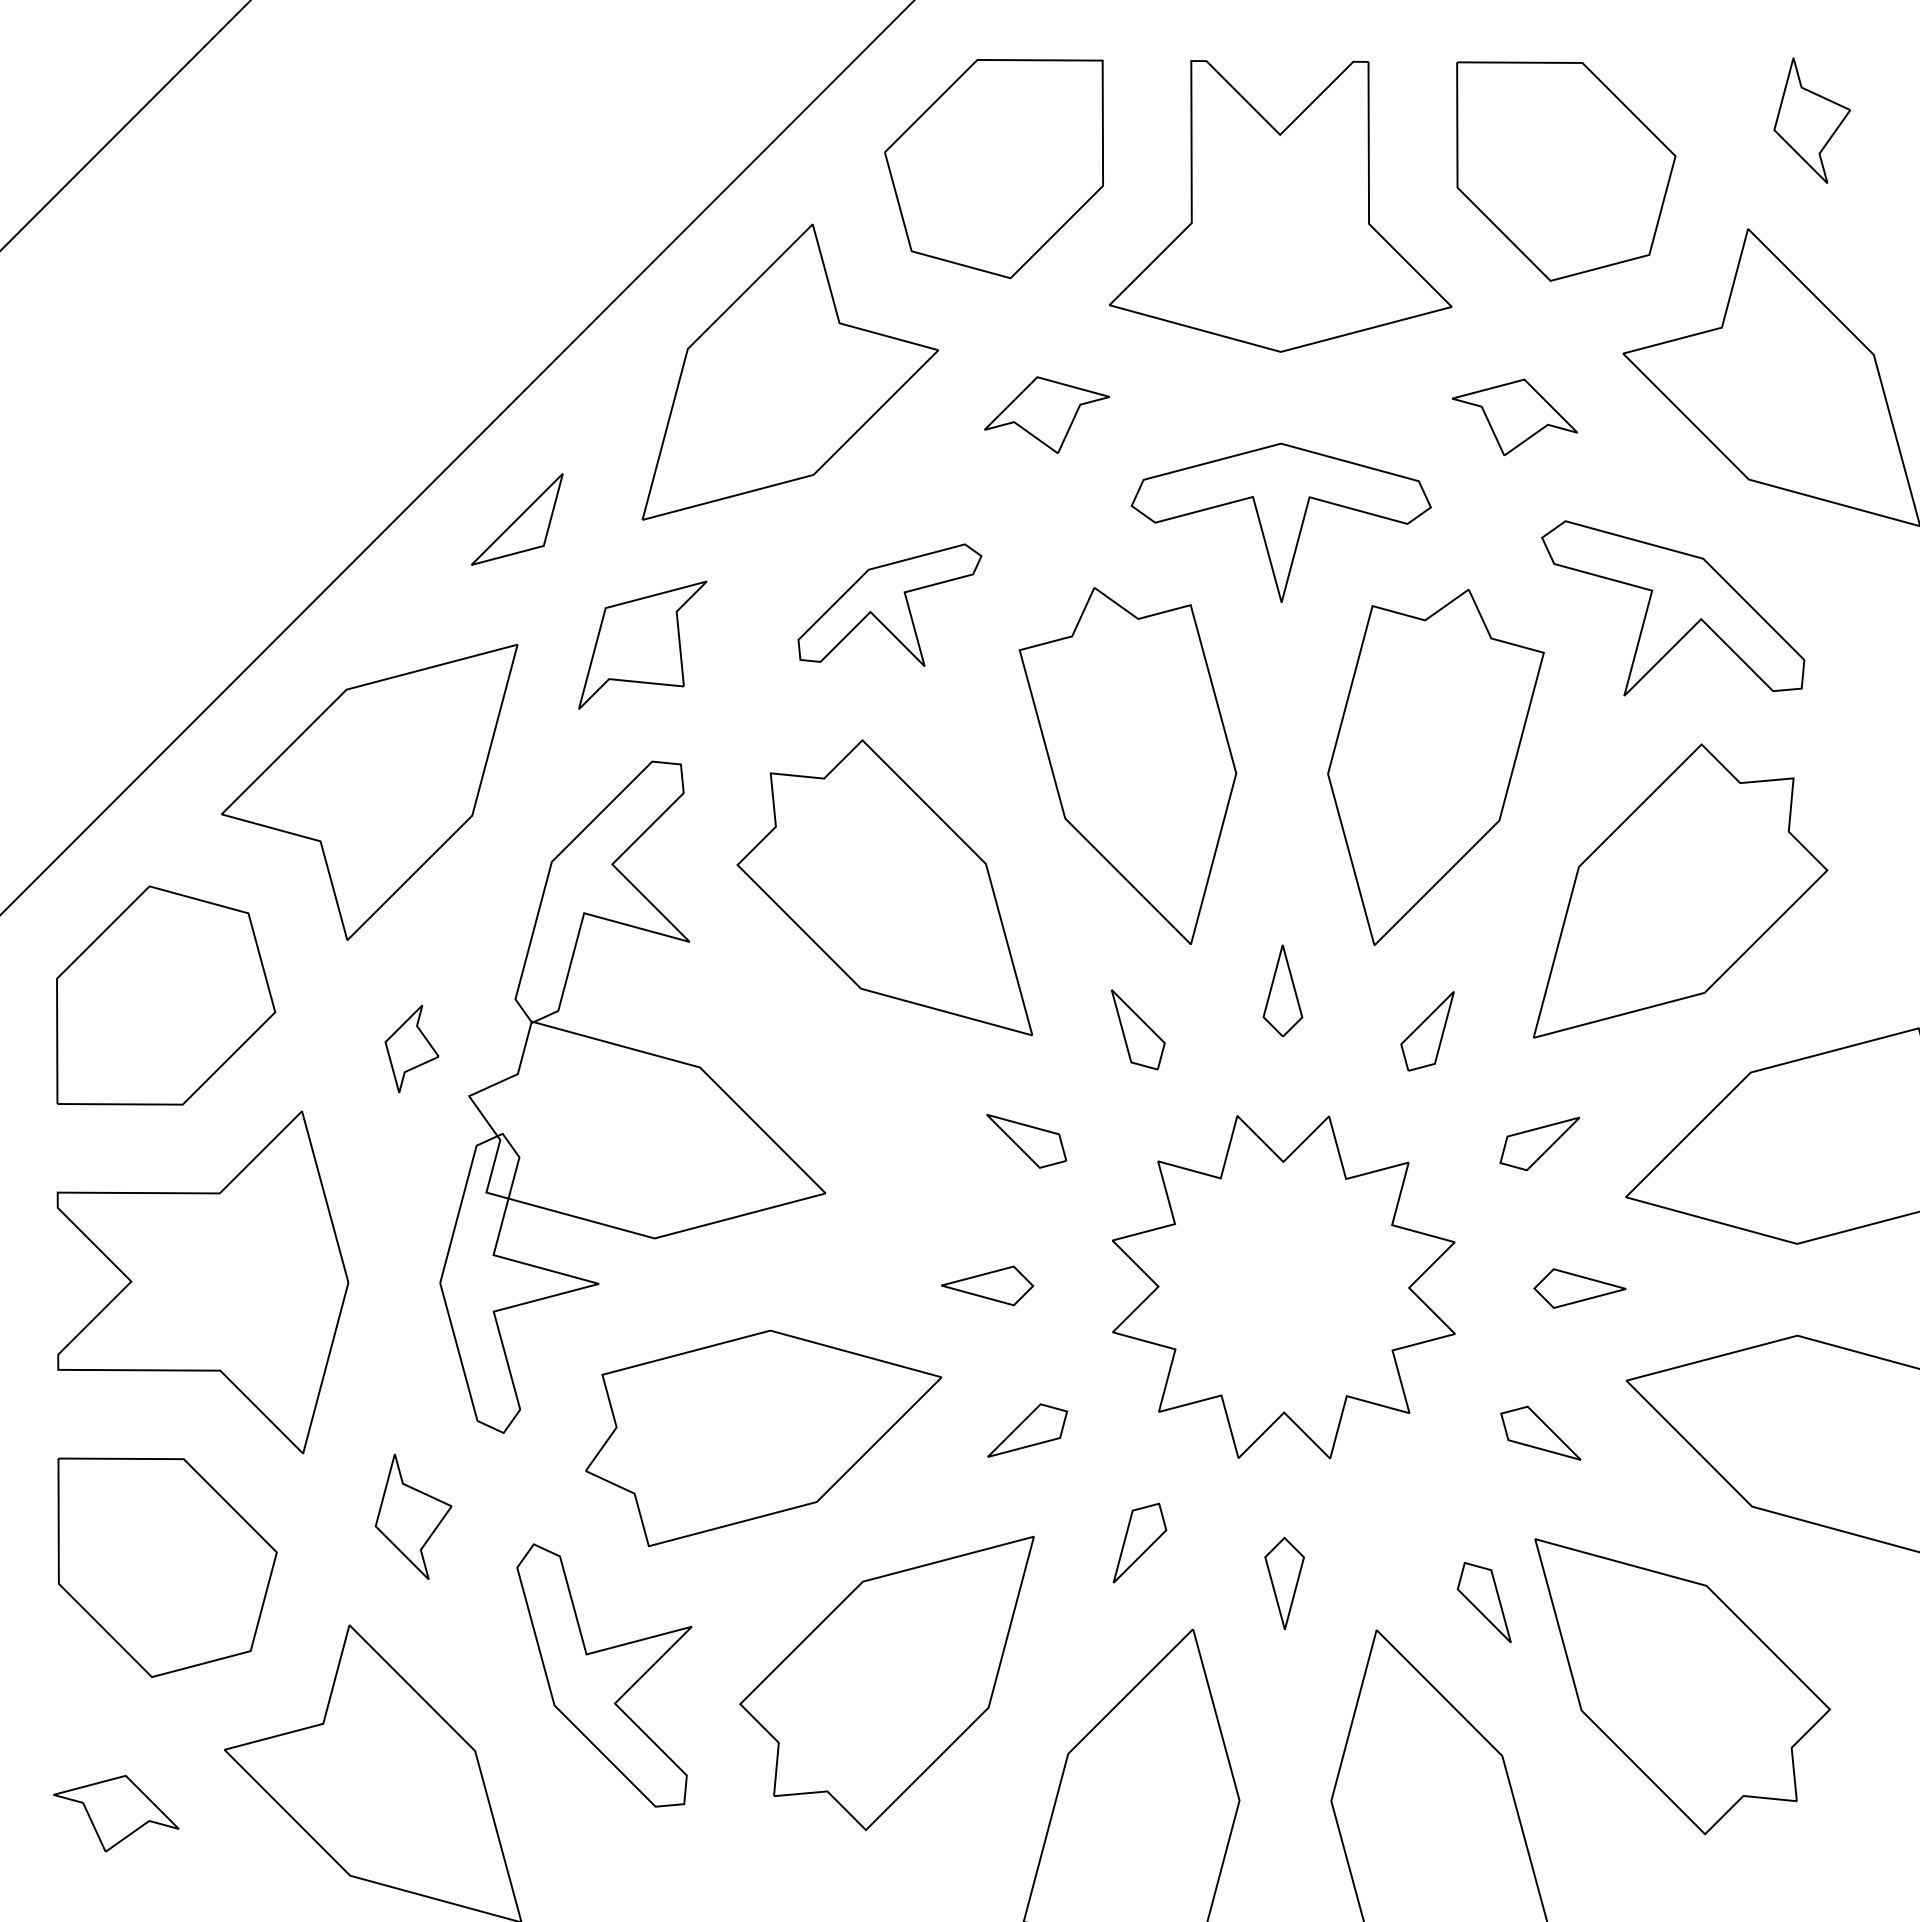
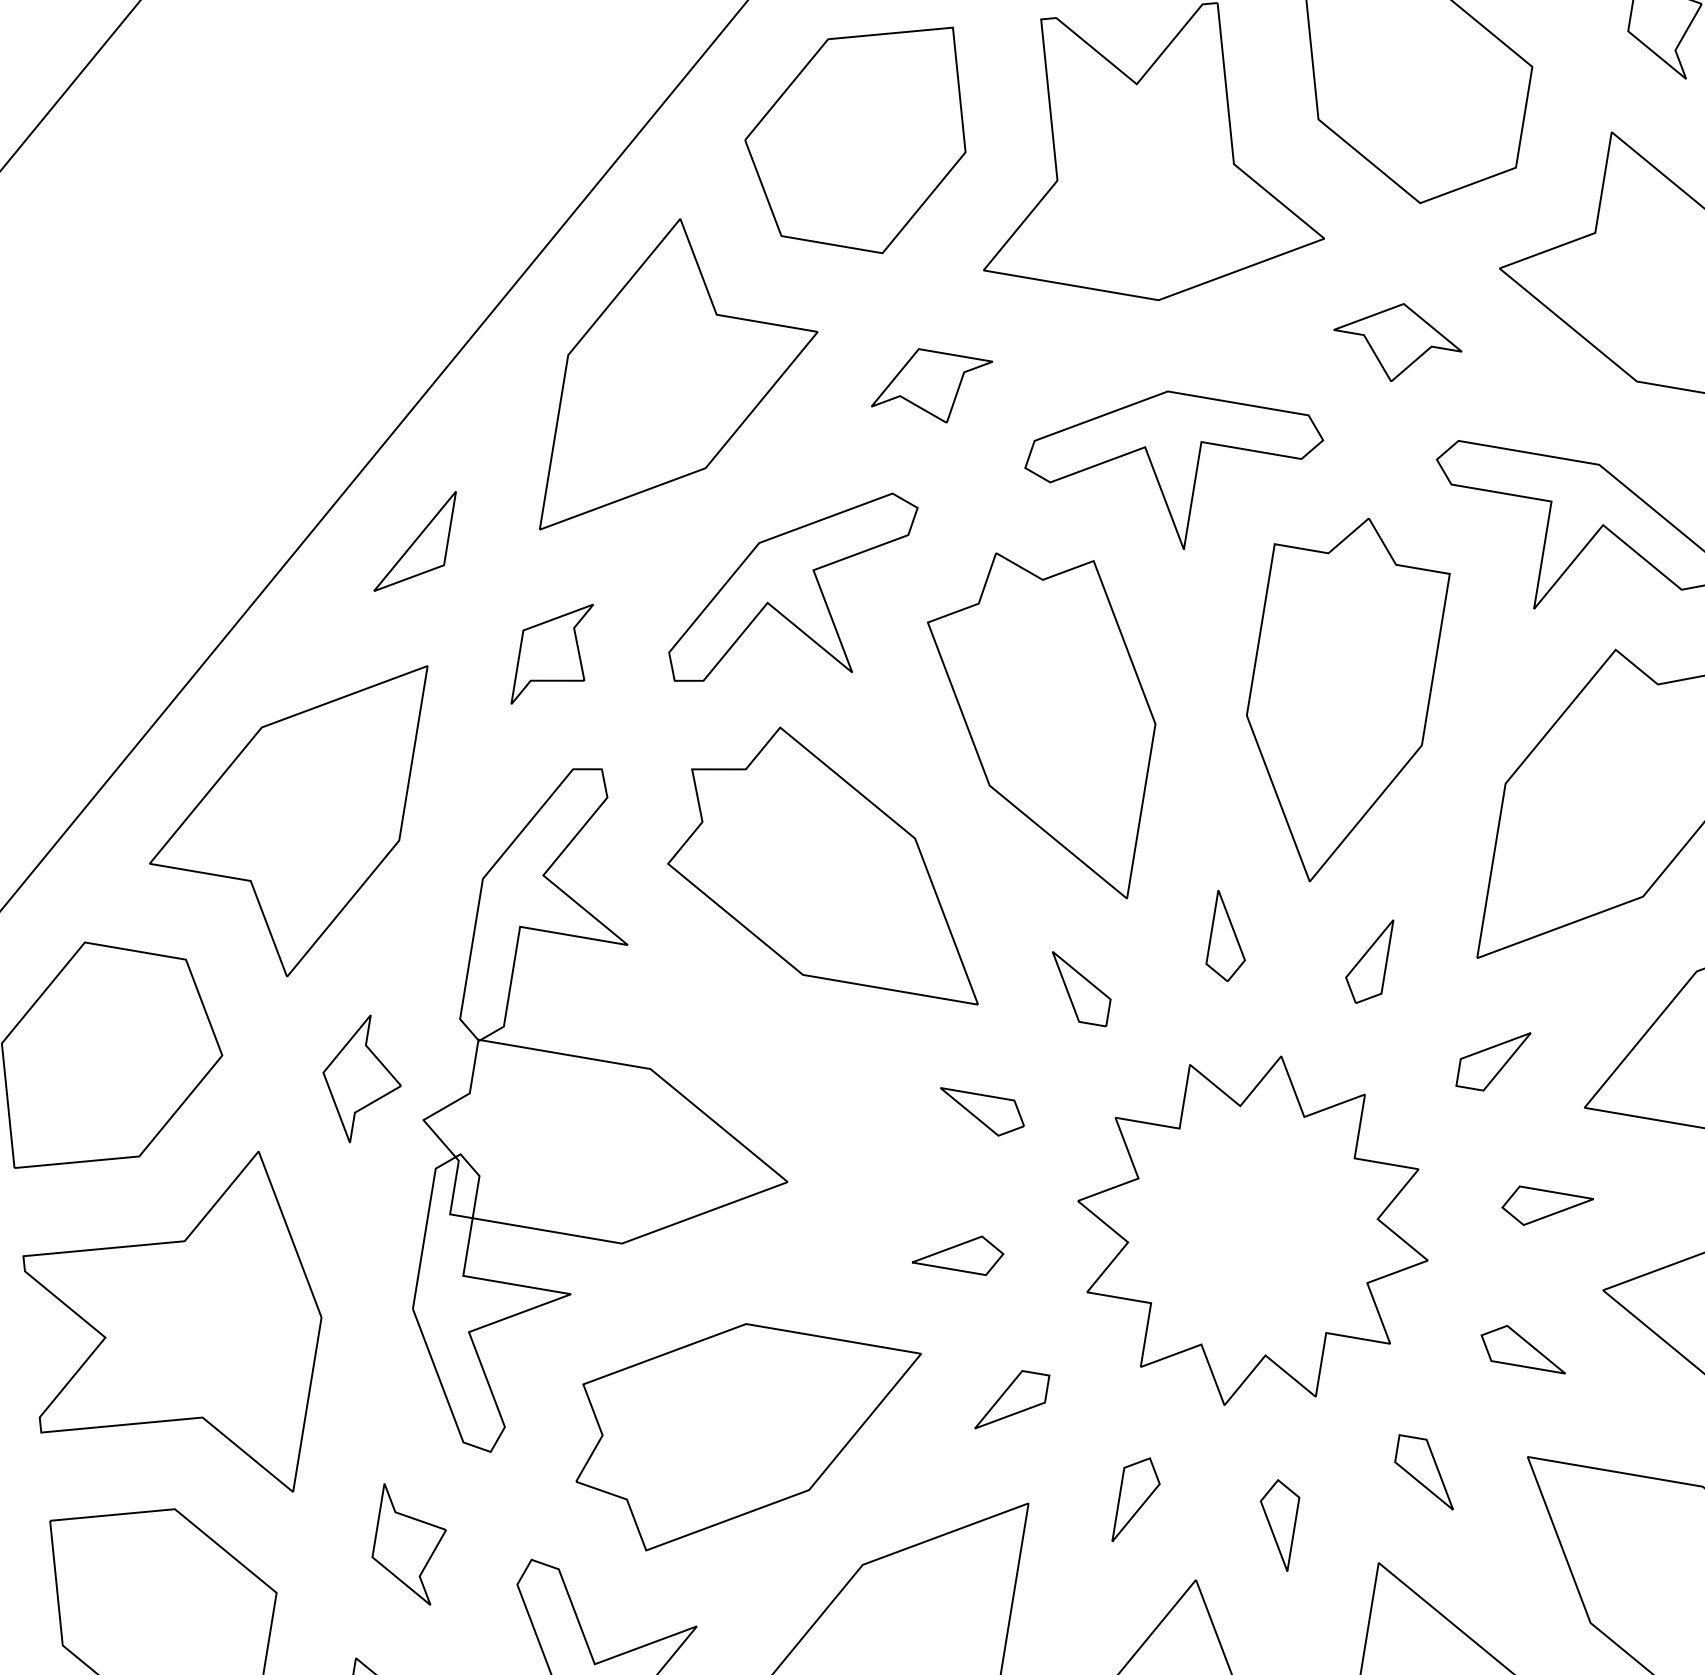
part: (889, 604) -> (793, 589), size x1.43
part: (642, 644) -> (551, 653), size x0.71
part: (411, 1048) -> (361, 1078), size x1.43
part: (1483, 1602) -> (1422, 1472), moved

